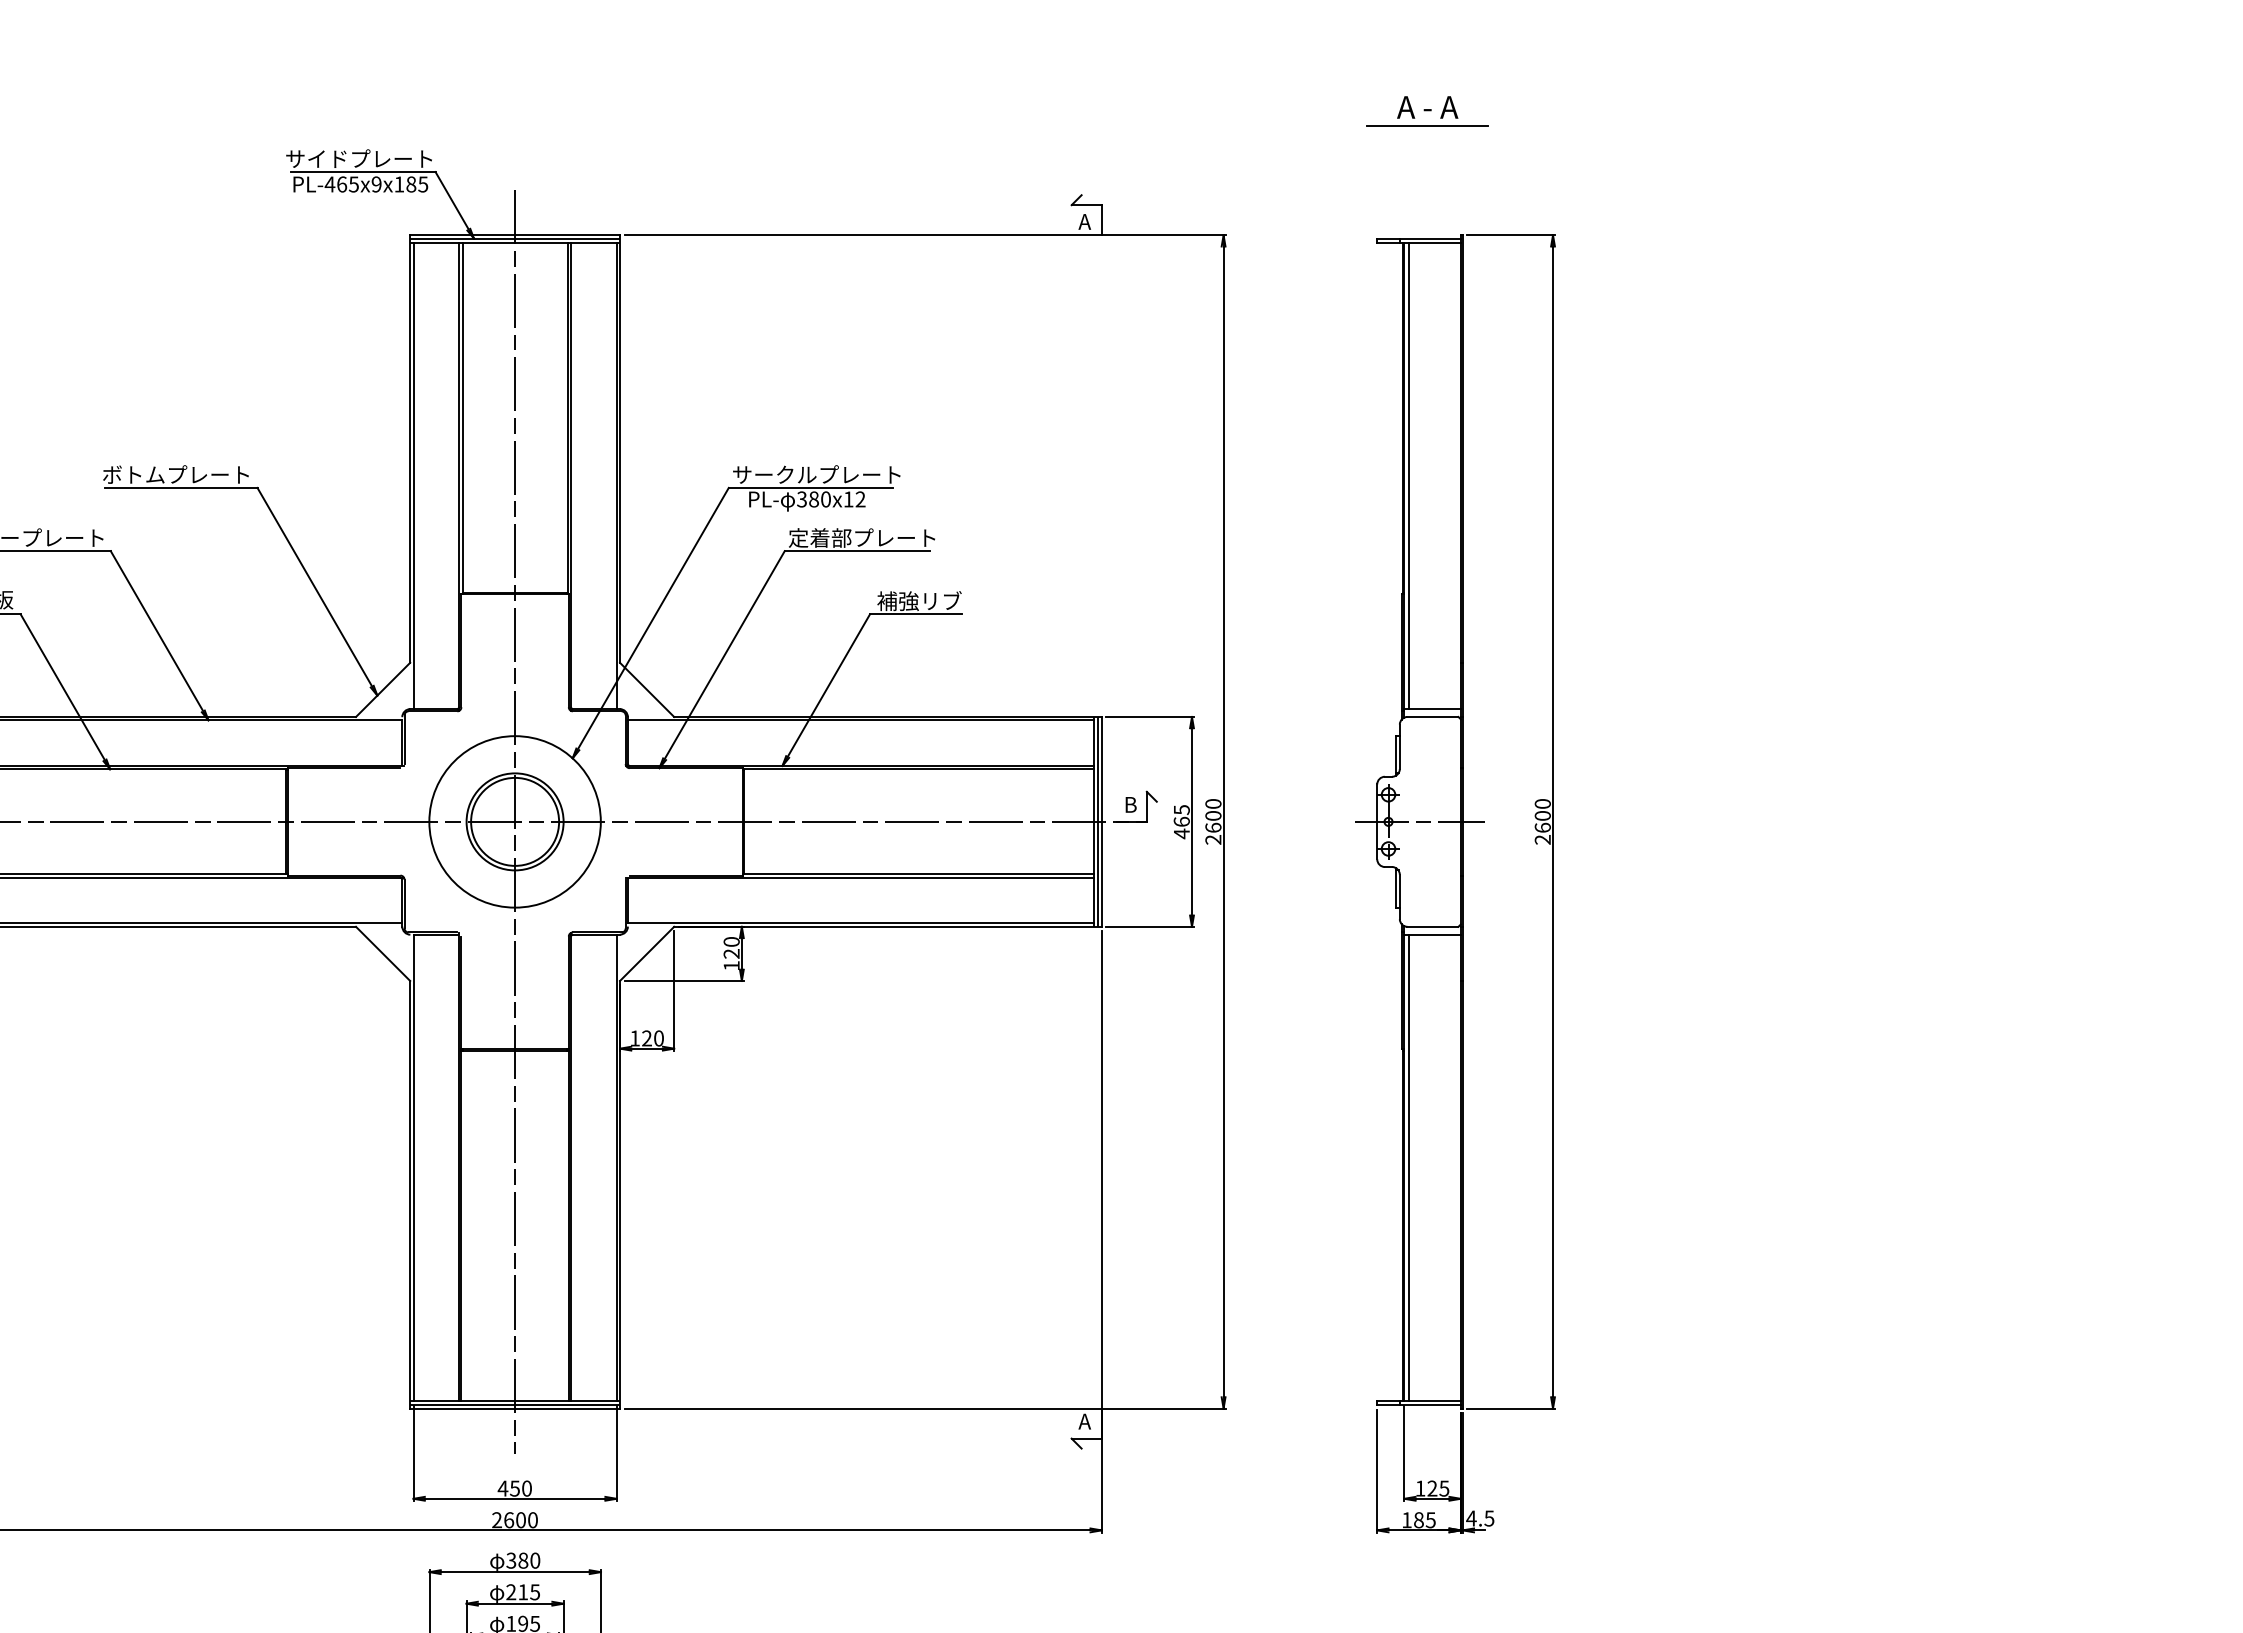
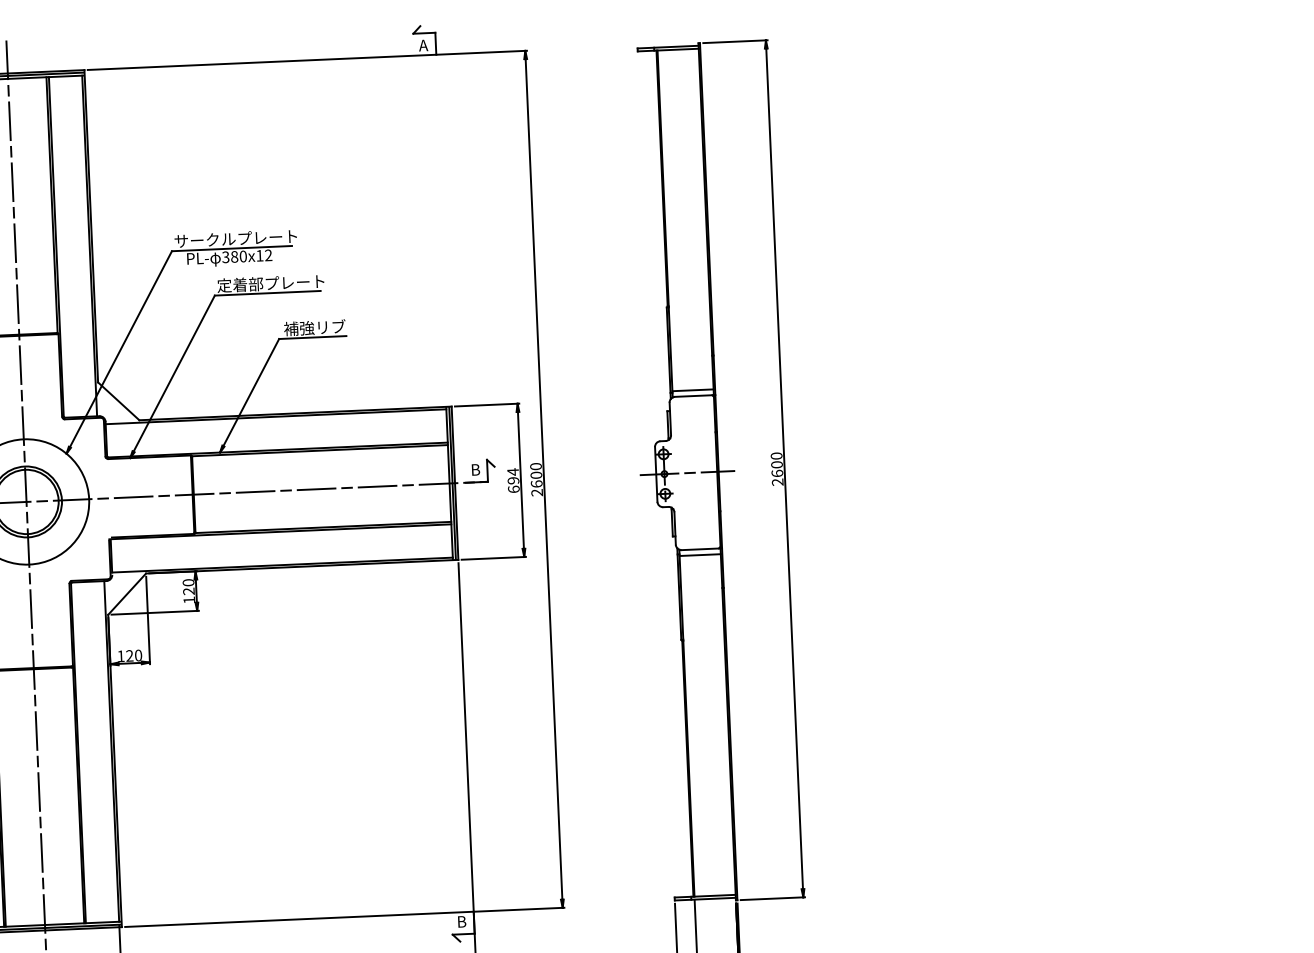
line: (1408, 475) -> (668, 220), removed
text: (1181, 821) -> (513, 480), 465 -> 694
line: (1408, 1167) -> (690, 725), removed
text: (1084, 1421) -> (461, 921), A -> B

